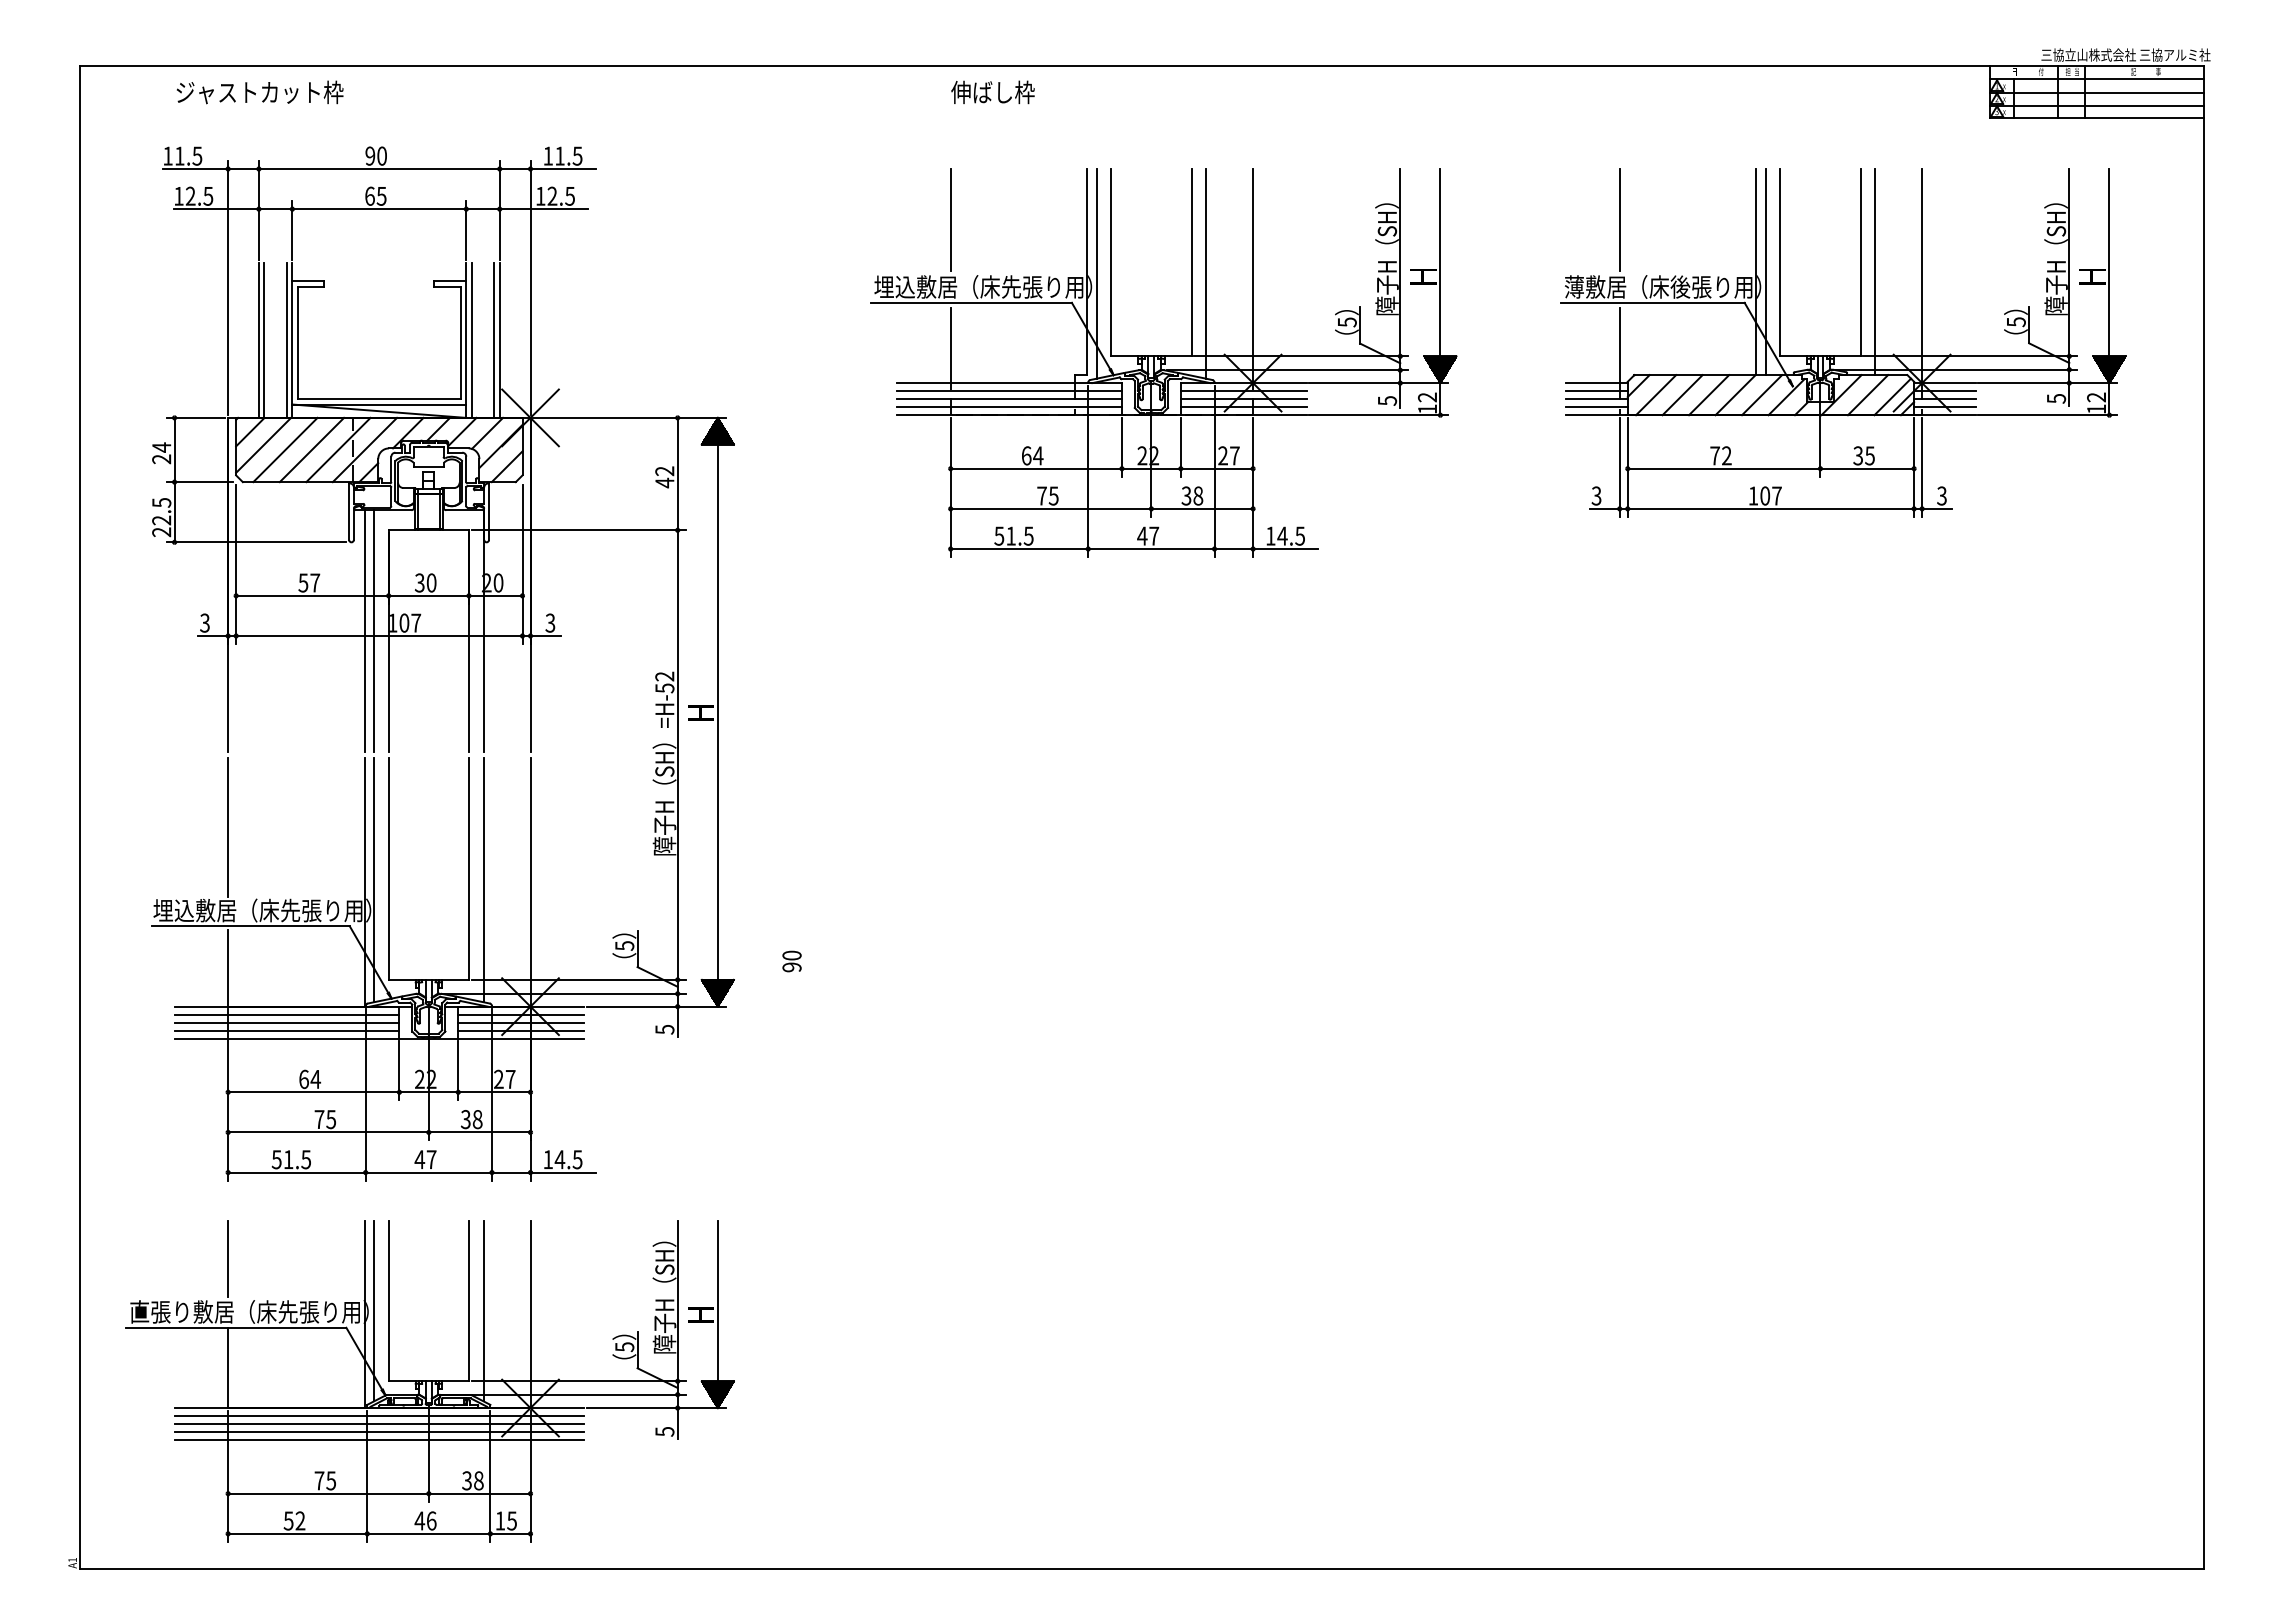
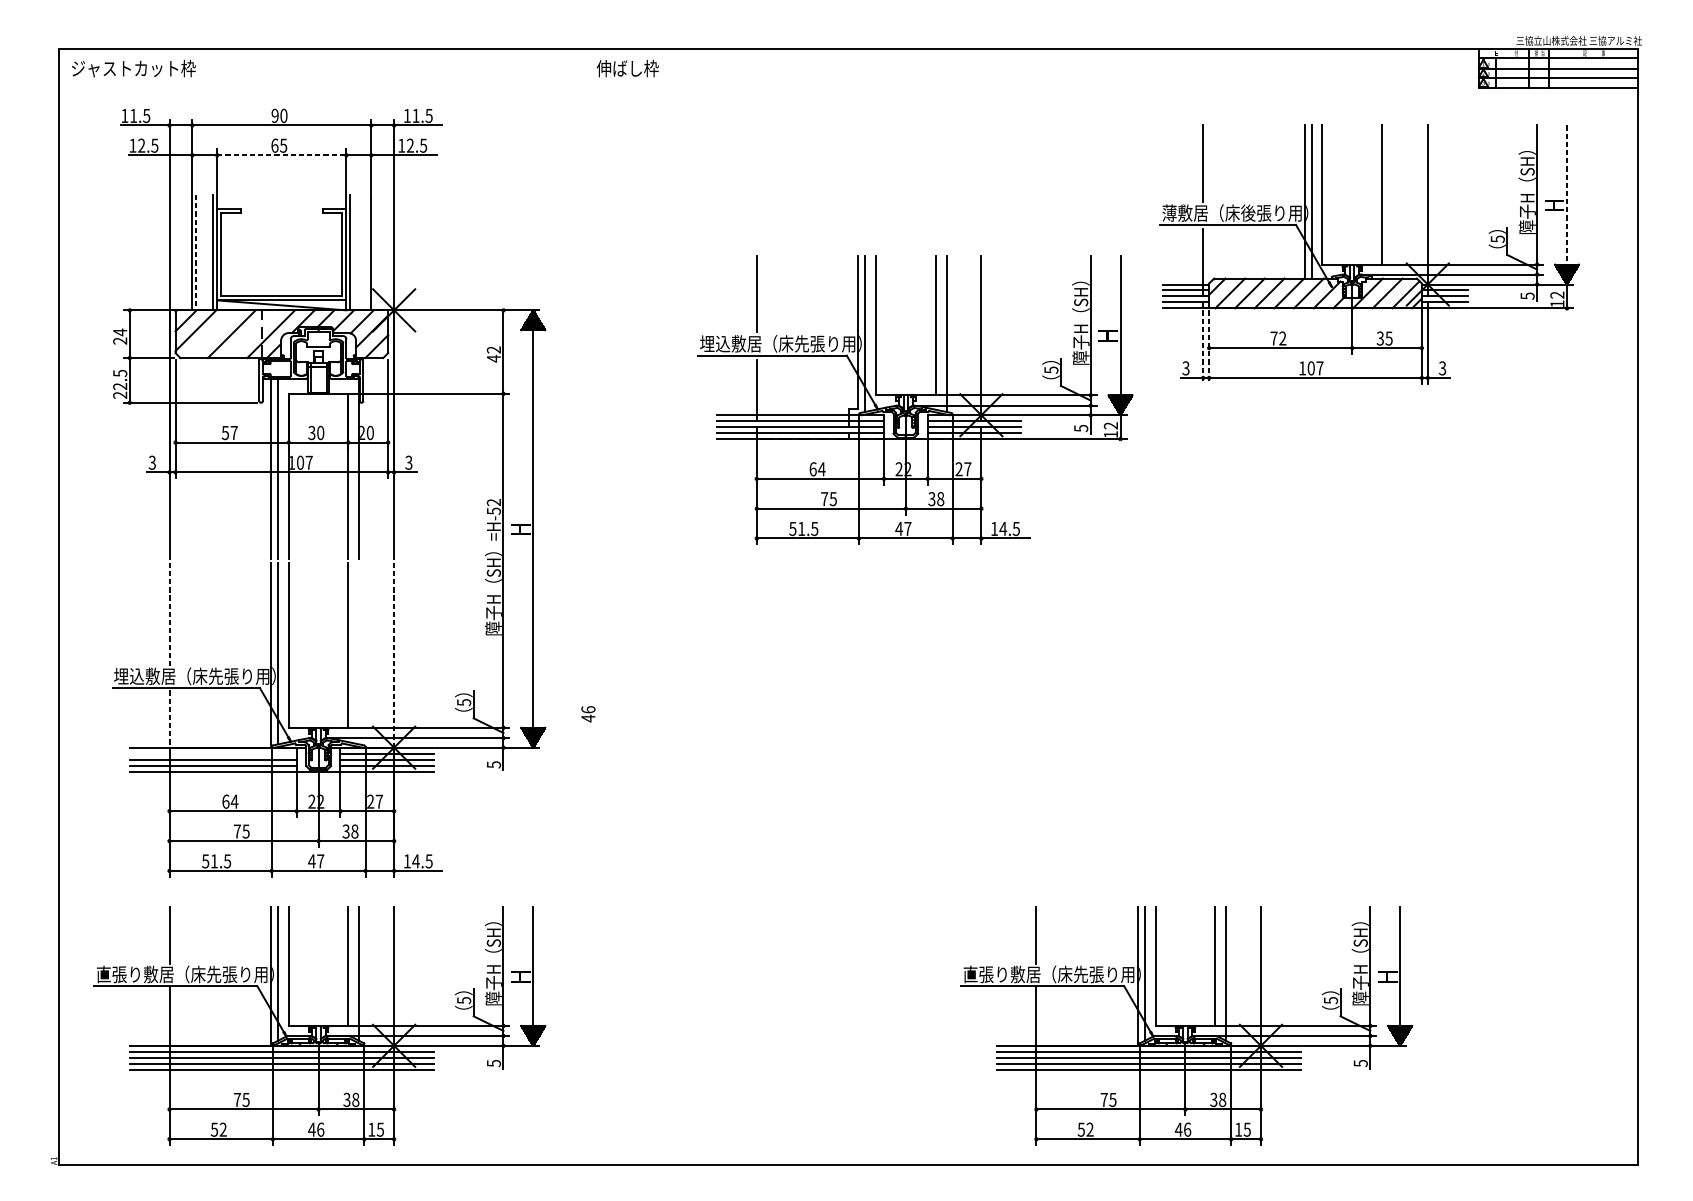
text: (260, 92) -> (134, 68), moved
text: (992, 92) -> (627, 68), moved
line: (379, 209) -> (281, 155), solid -> dashed
line: (1875, 272) -> (1393, 202), removed
line: (2109, 276) -> (1567, 205), solid -> dashed
line: (494, 339) -> (367, 252), removed
line: (264, 340) -> (196, 252), solid -> dashed
part: (1163, 362) -> (914, 399), moved
line: (285, 449) -> (212, 333), removed
line: (338, 449) -> (251, 333), removed
line: (1619, 467) -> (1203, 347), solid -> dashed
line: (1627, 467) -> (1208, 347), solid -> dashed
line: (228, 827) -> (169, 614), solid -> dashed
line: (483, 879) -> (359, 653), removed
line: (530, 882) -> (394, 655), solid -> dashed
text: (791, 961) -> (588, 714), 90 -> 46
line: (228, 968) -> (169, 719), solid -> dashed
line: (286, 1014) -> (212, 753), removed
part: (1596, 1381) -> (1185, 1026), added

